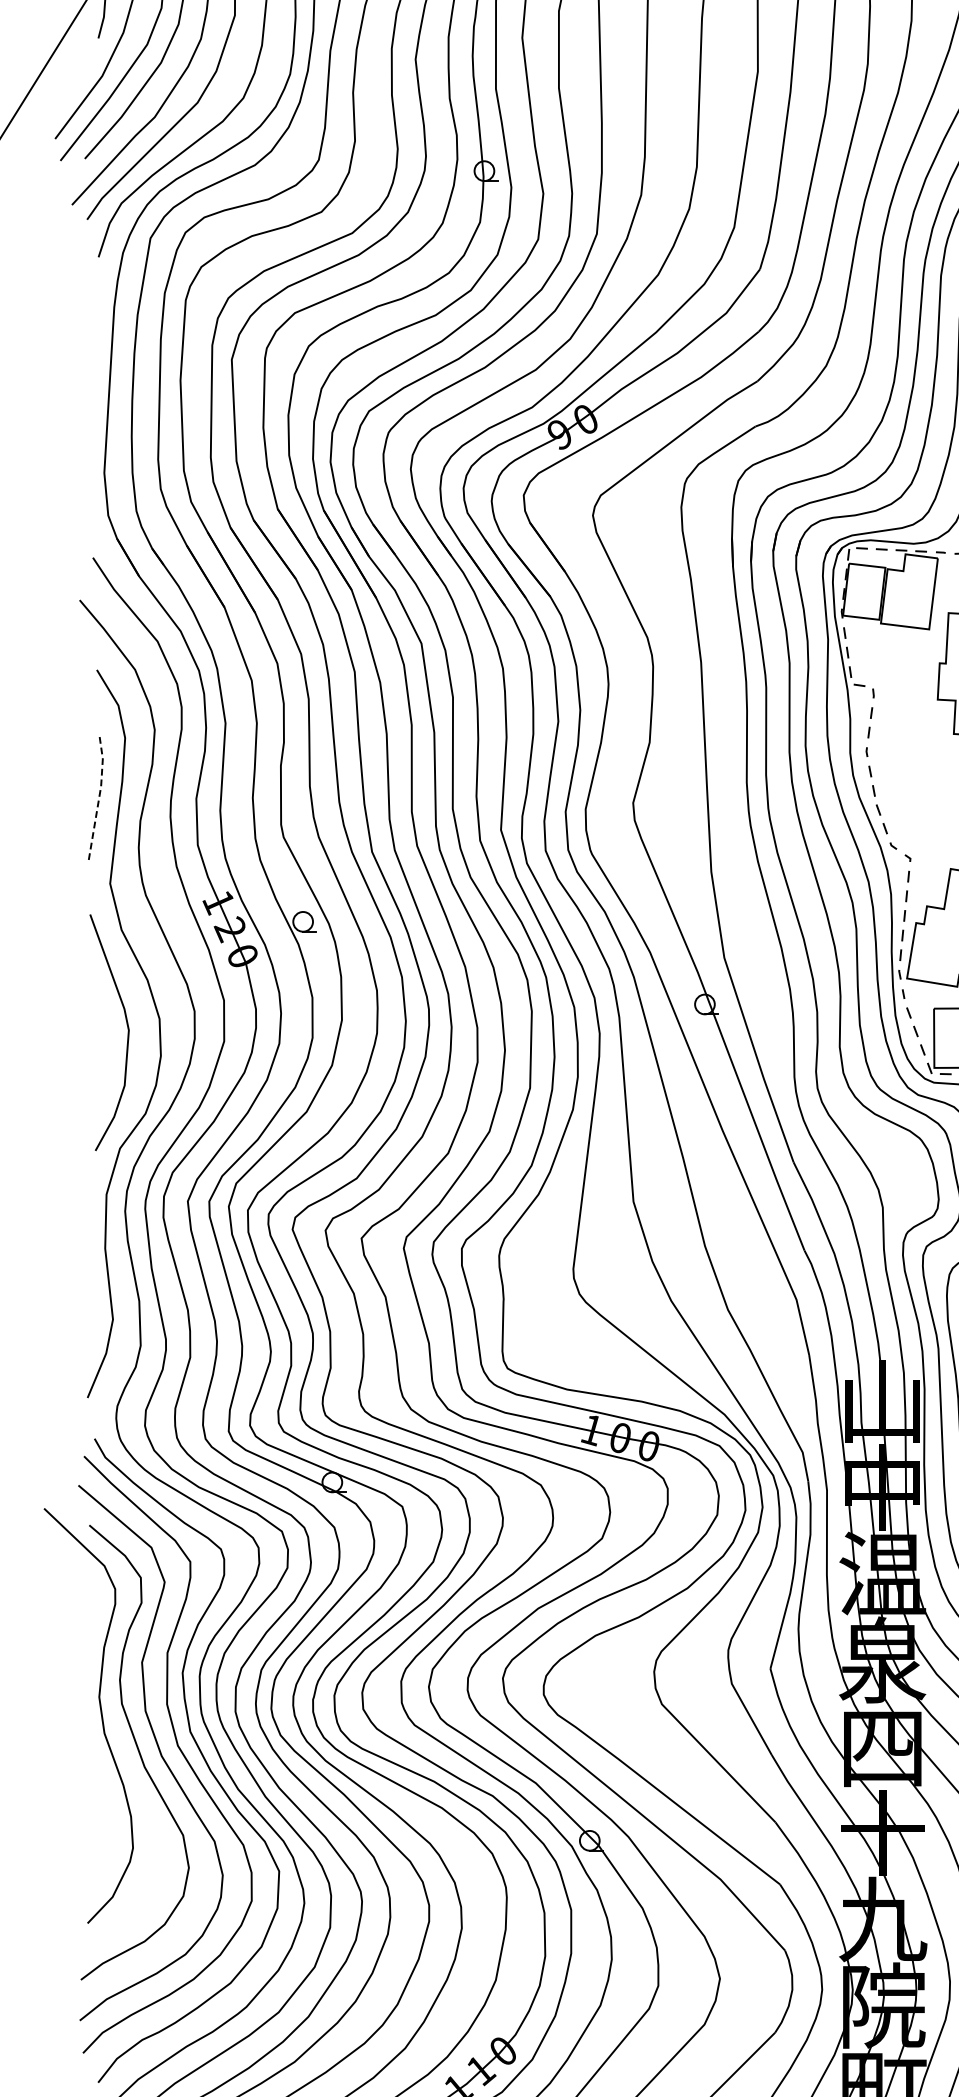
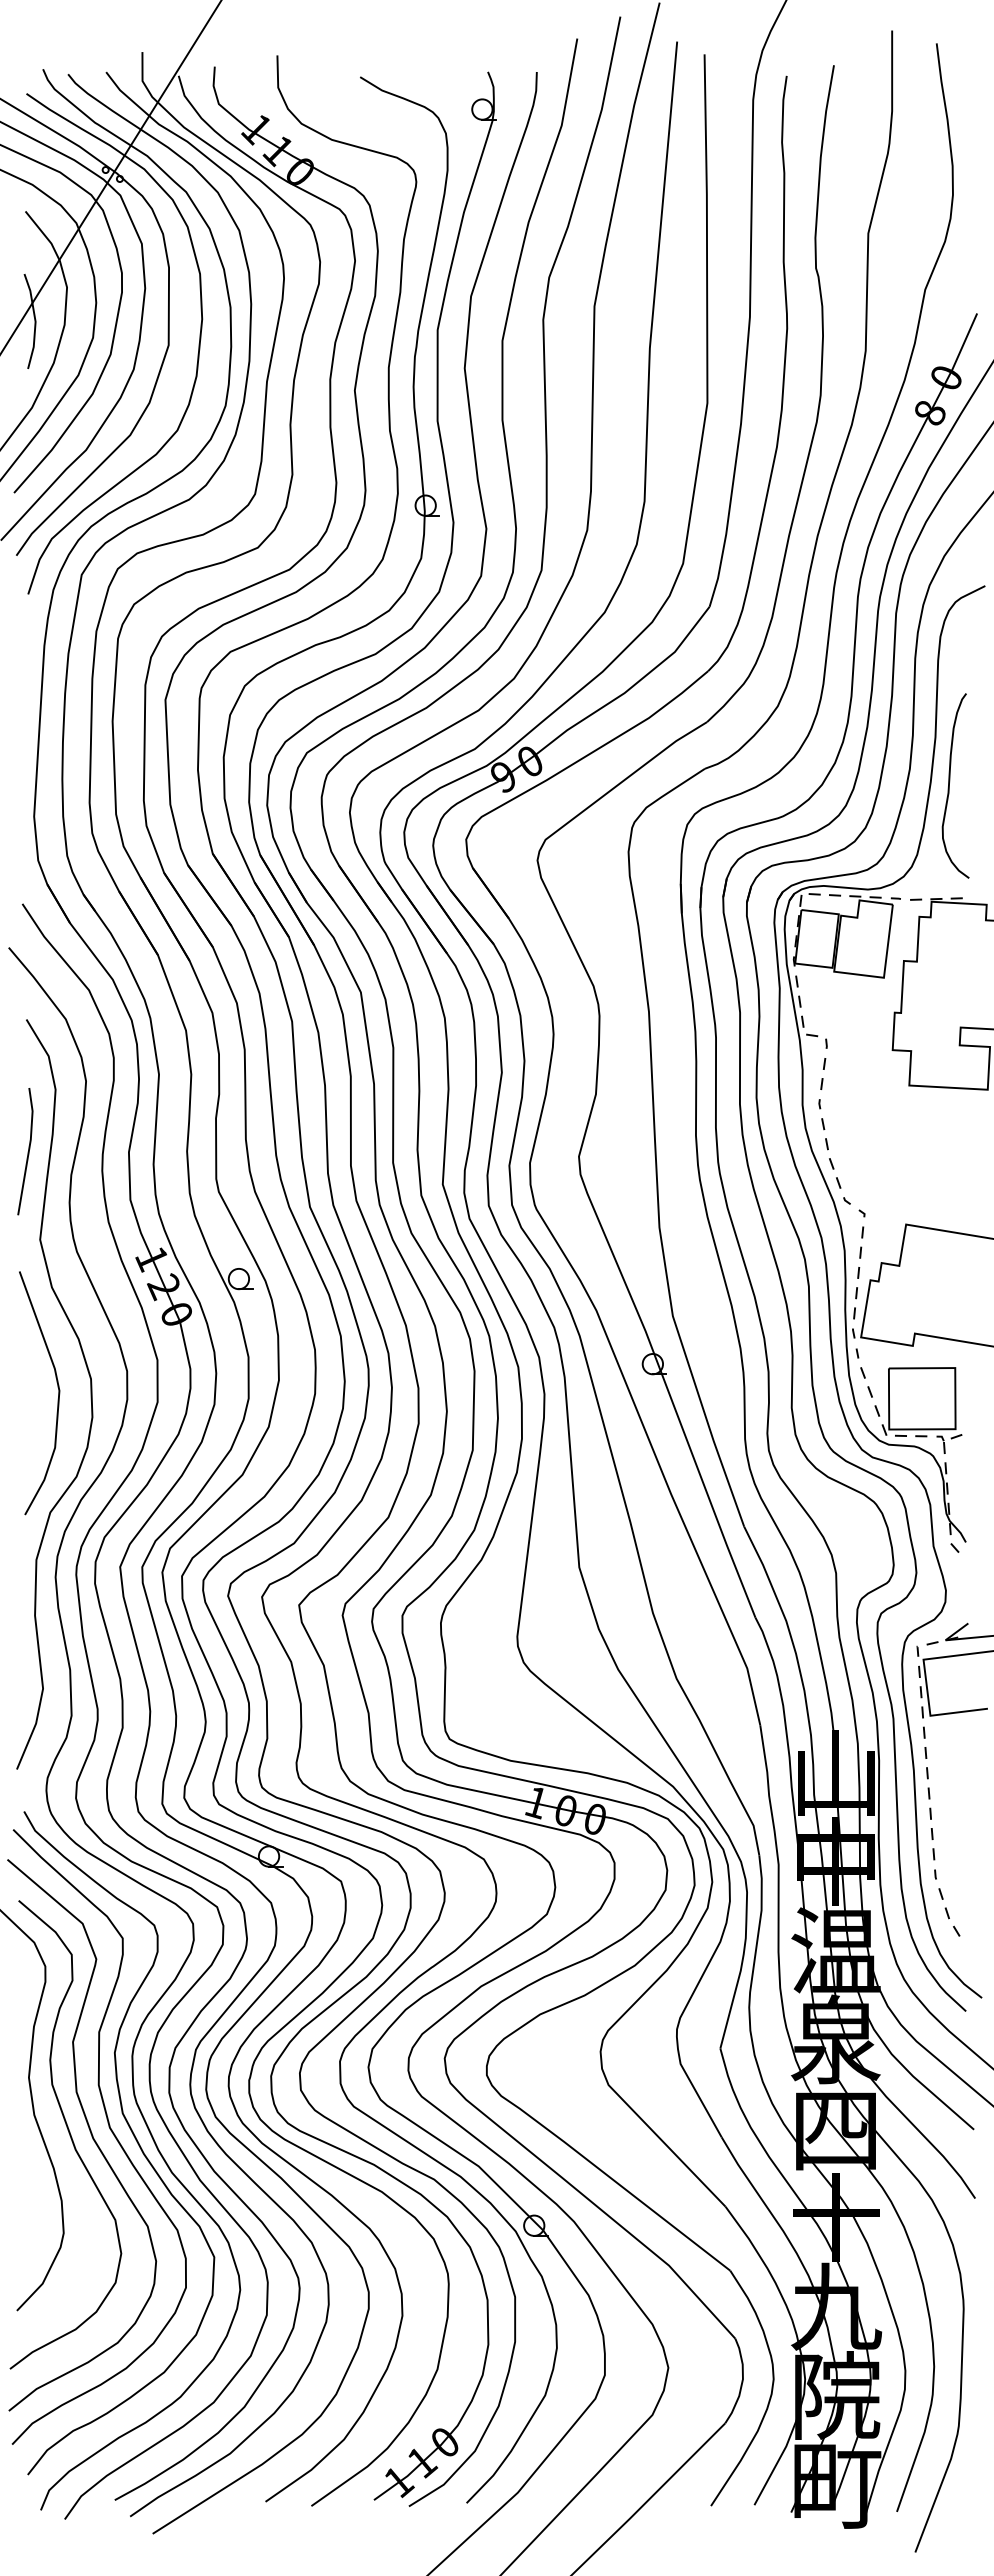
line: (99, 797) -> (29, 1150), dashed -> solid

